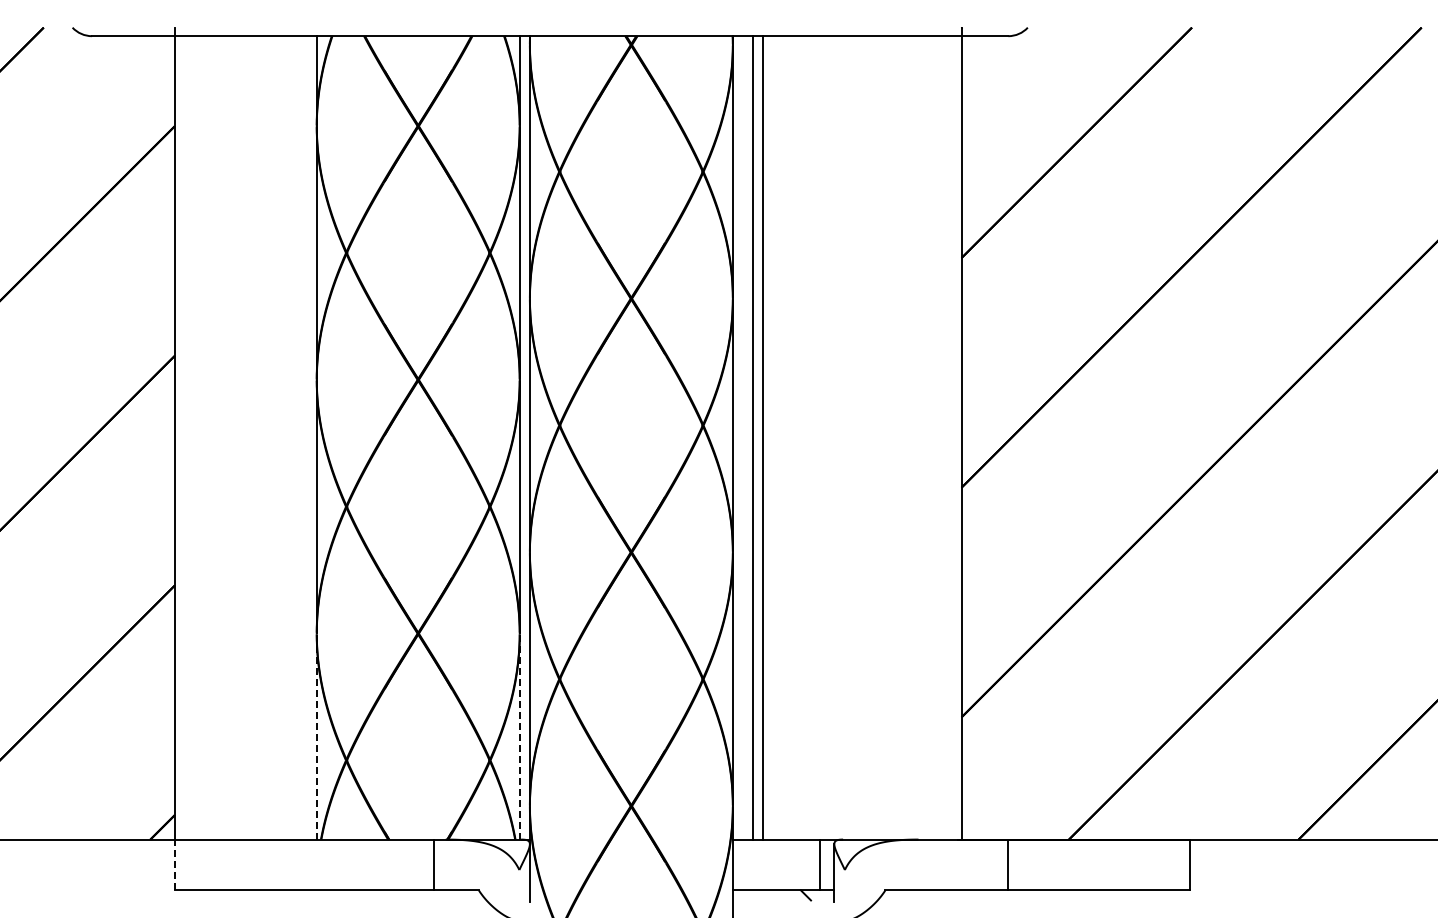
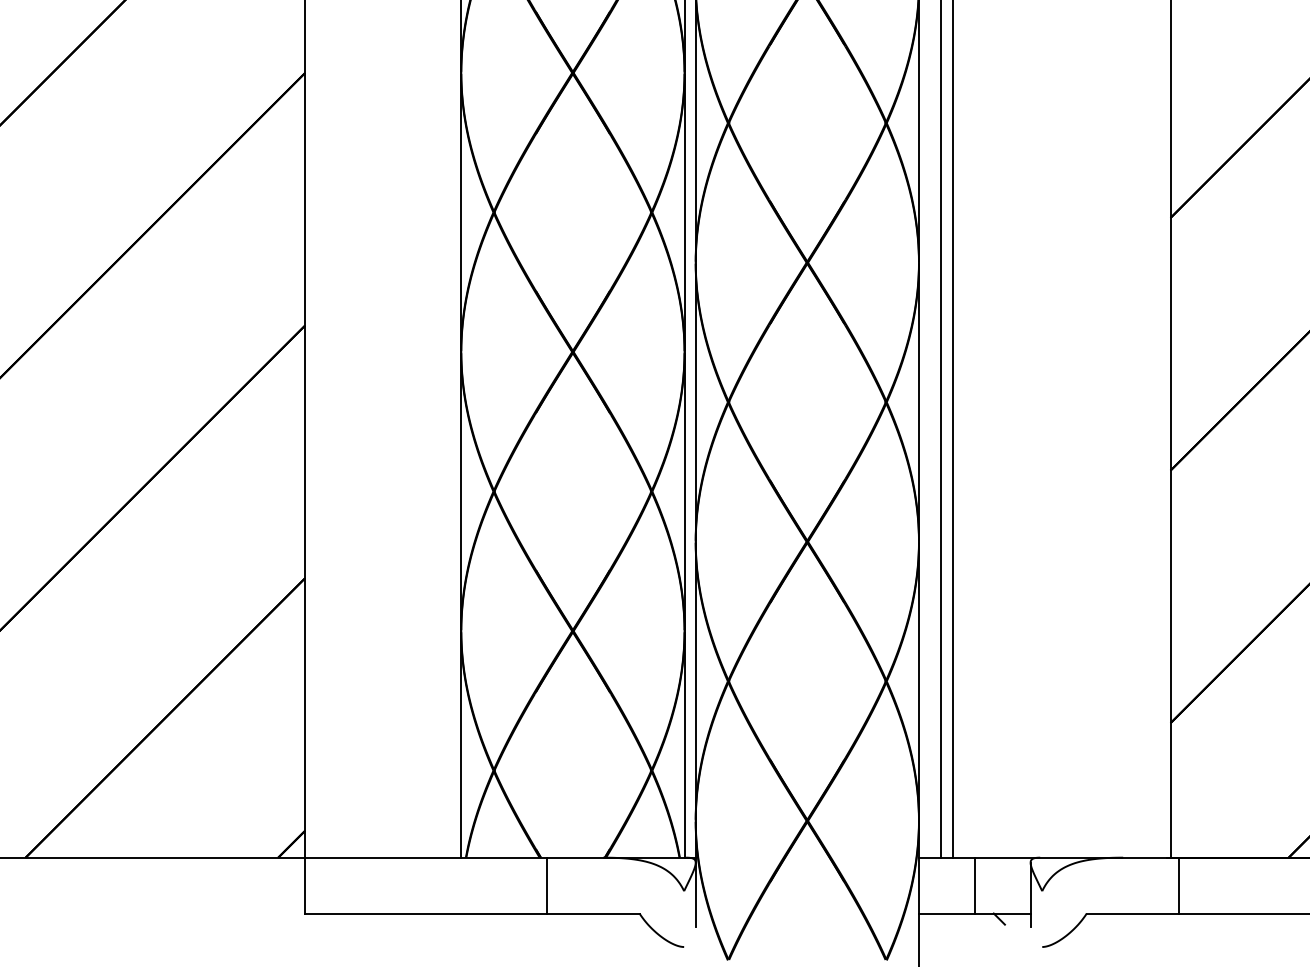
line: (316, 737) -> (460, 745), dashed -> solid
line: (519, 737) -> (684, 745), dashed -> solid
line: (174, 864) -> (304, 885), dashed -> solid
line: (433, 864) -> (546, 885), moved
line: (819, 864) -> (974, 885), moved
line: (1007, 864) -> (1179, 885), moved

